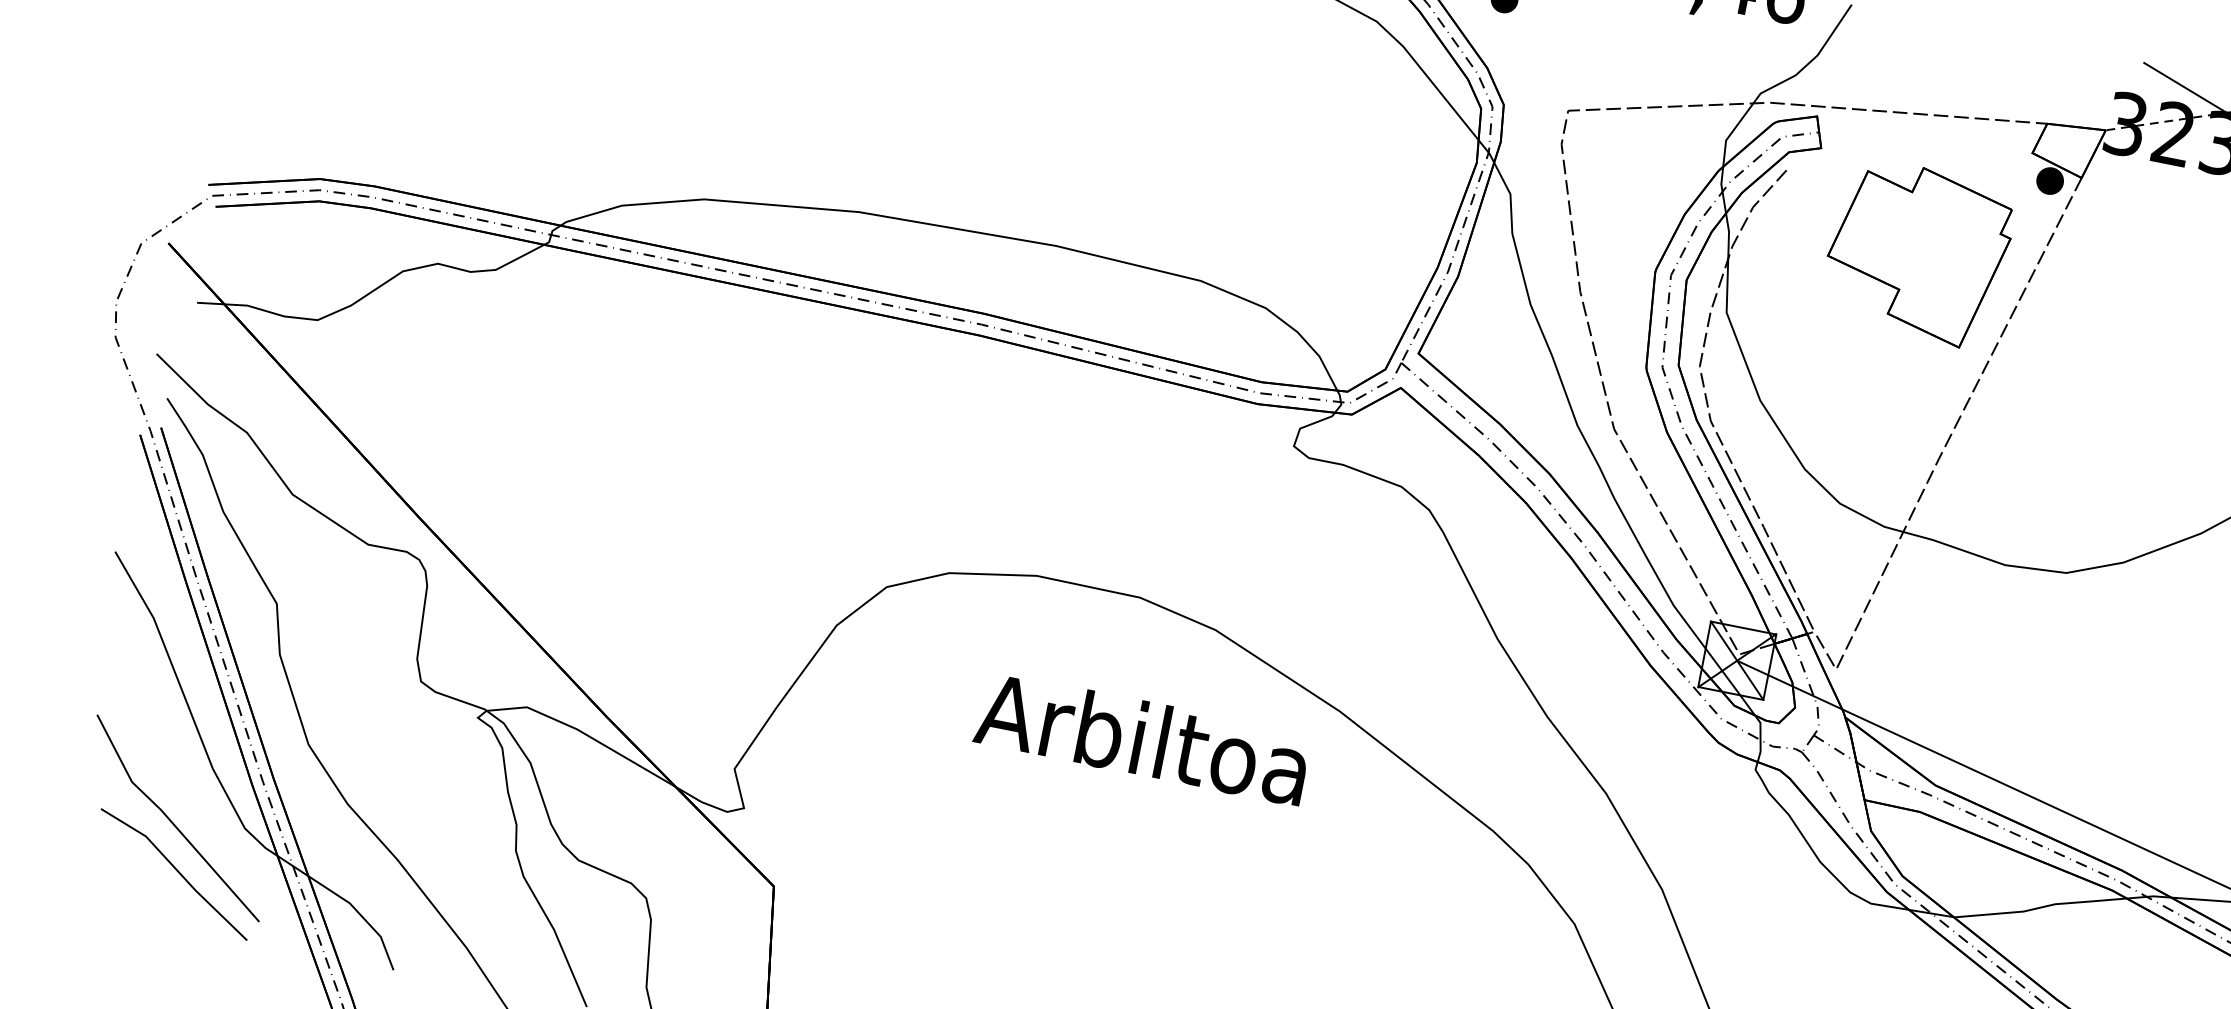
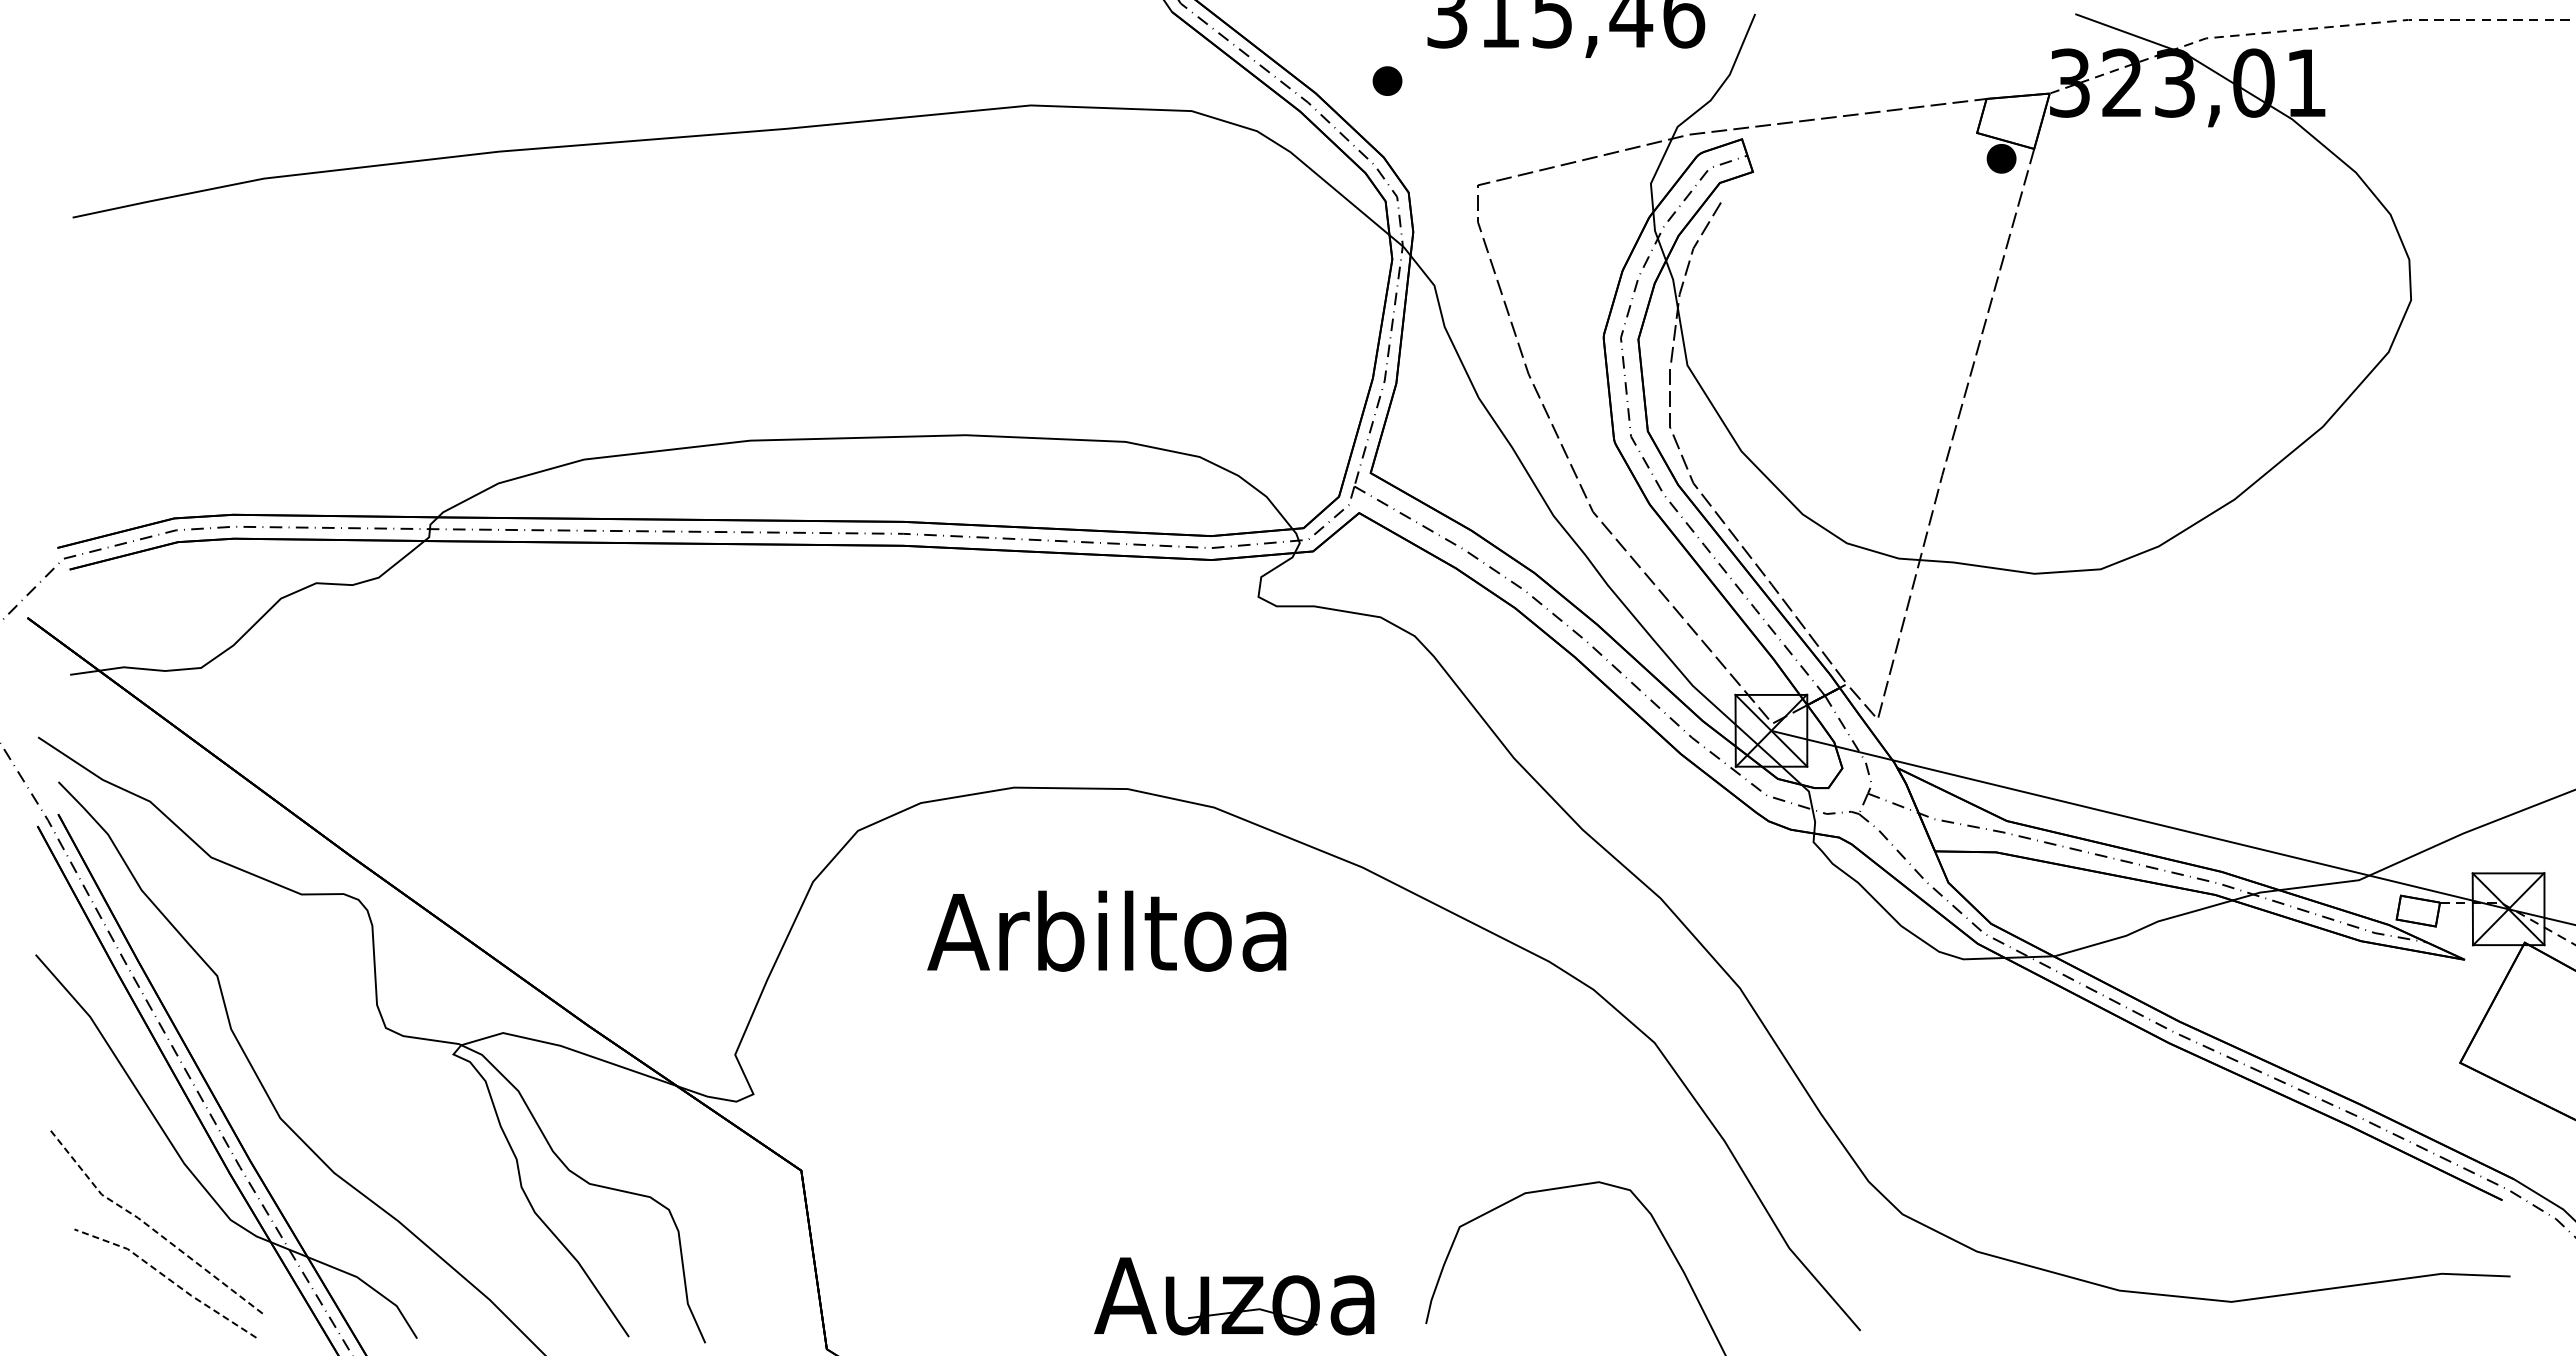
part: (1917, 252) -> (1876, 262), removed
text: (1142, 737) -> (1106, 930), moved
line: (171, 821) -> (151, 1228), solid -> dashed
line: (176, 870) -> (167, 1278), solid -> dashed

